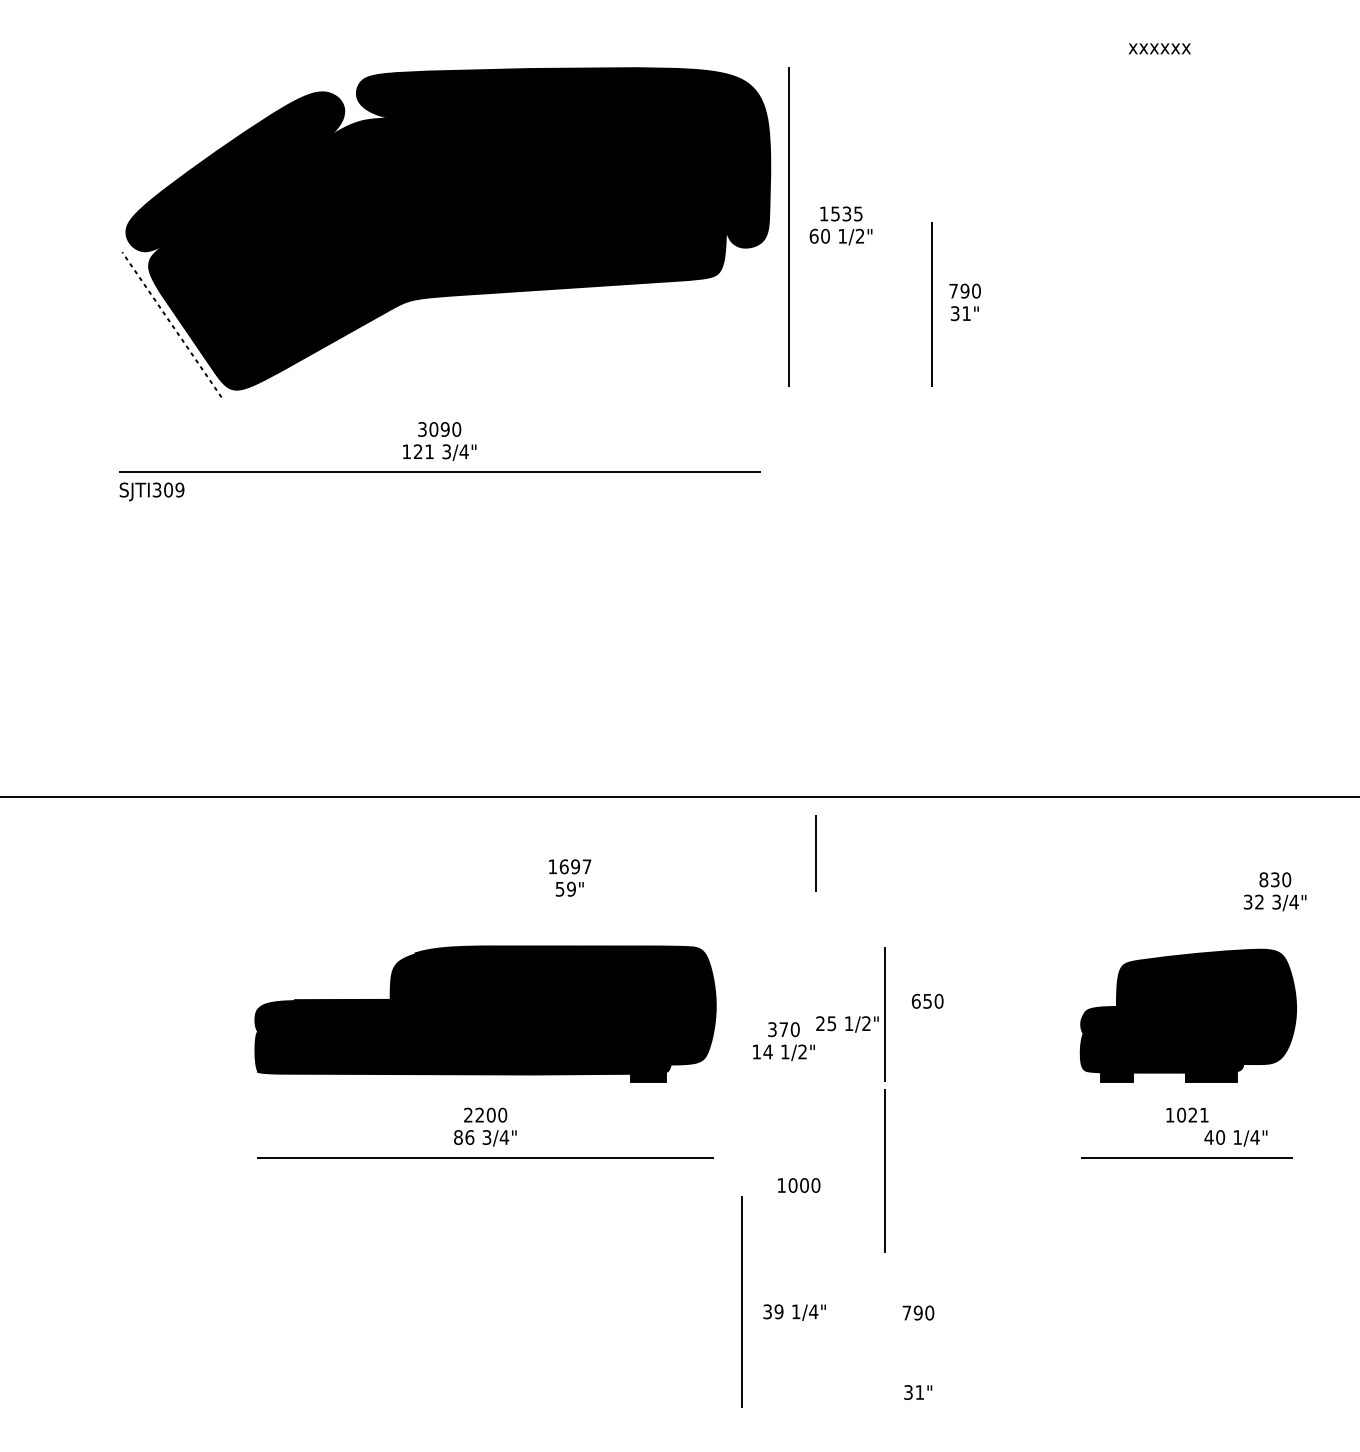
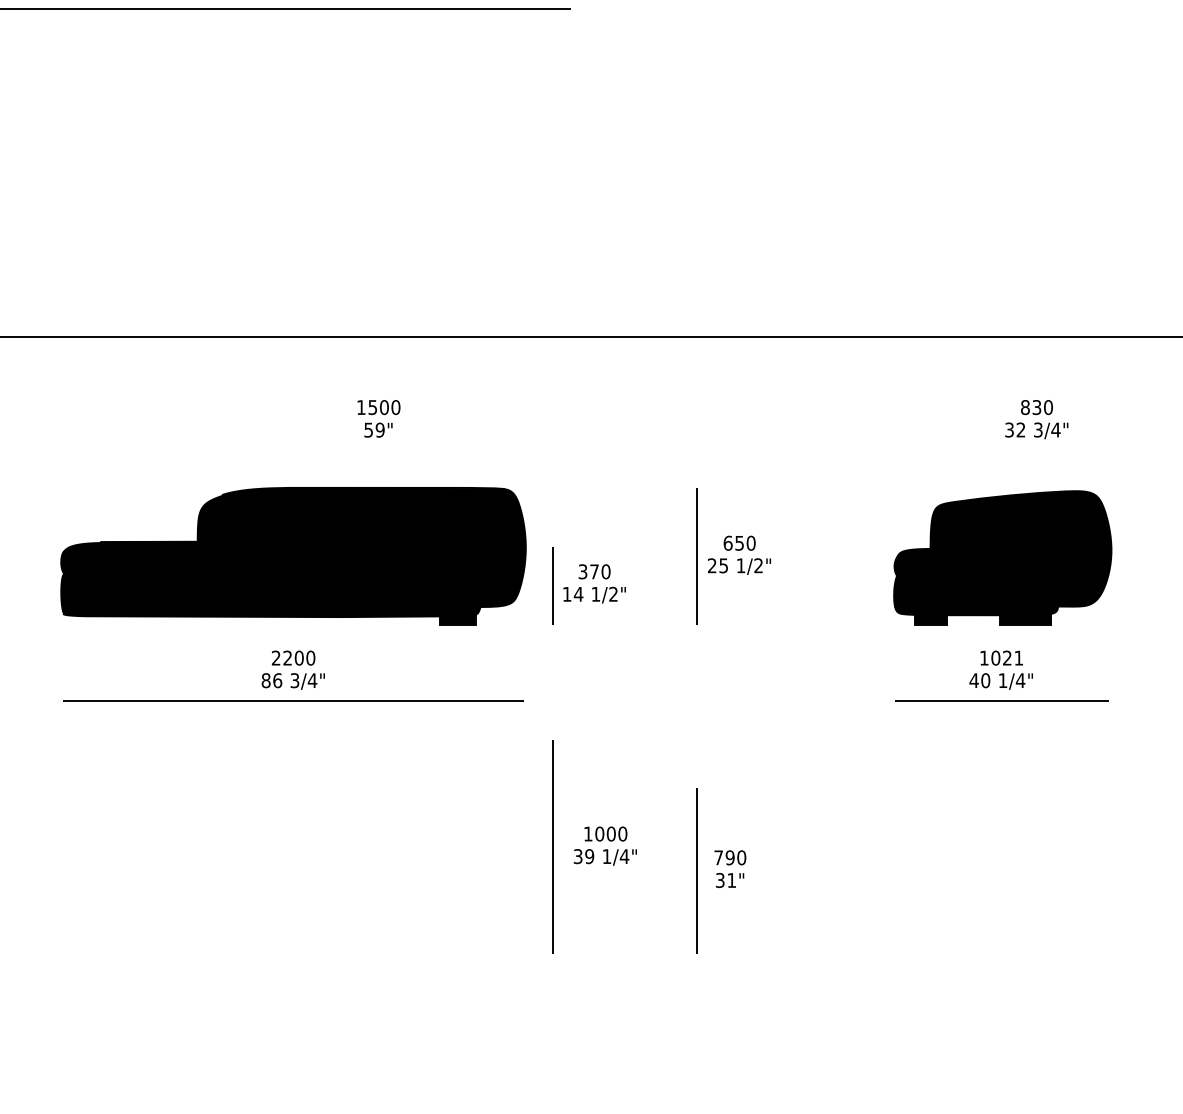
line: (815, 853) -> (551, 585), moved
text: (575, 866) -> (384, 407), 1697 -> 1500
text: (1274, 891) -> (1036, 419), moved
text: (847, 1024) -> (739, 566), moved
text: (1235, 1138) -> (1000, 681), moved
line: (884, 1170) -> (696, 870), moved
text: (799, 1185) -> (606, 834), moved
text: (918, 1392) -> (730, 880), moved

